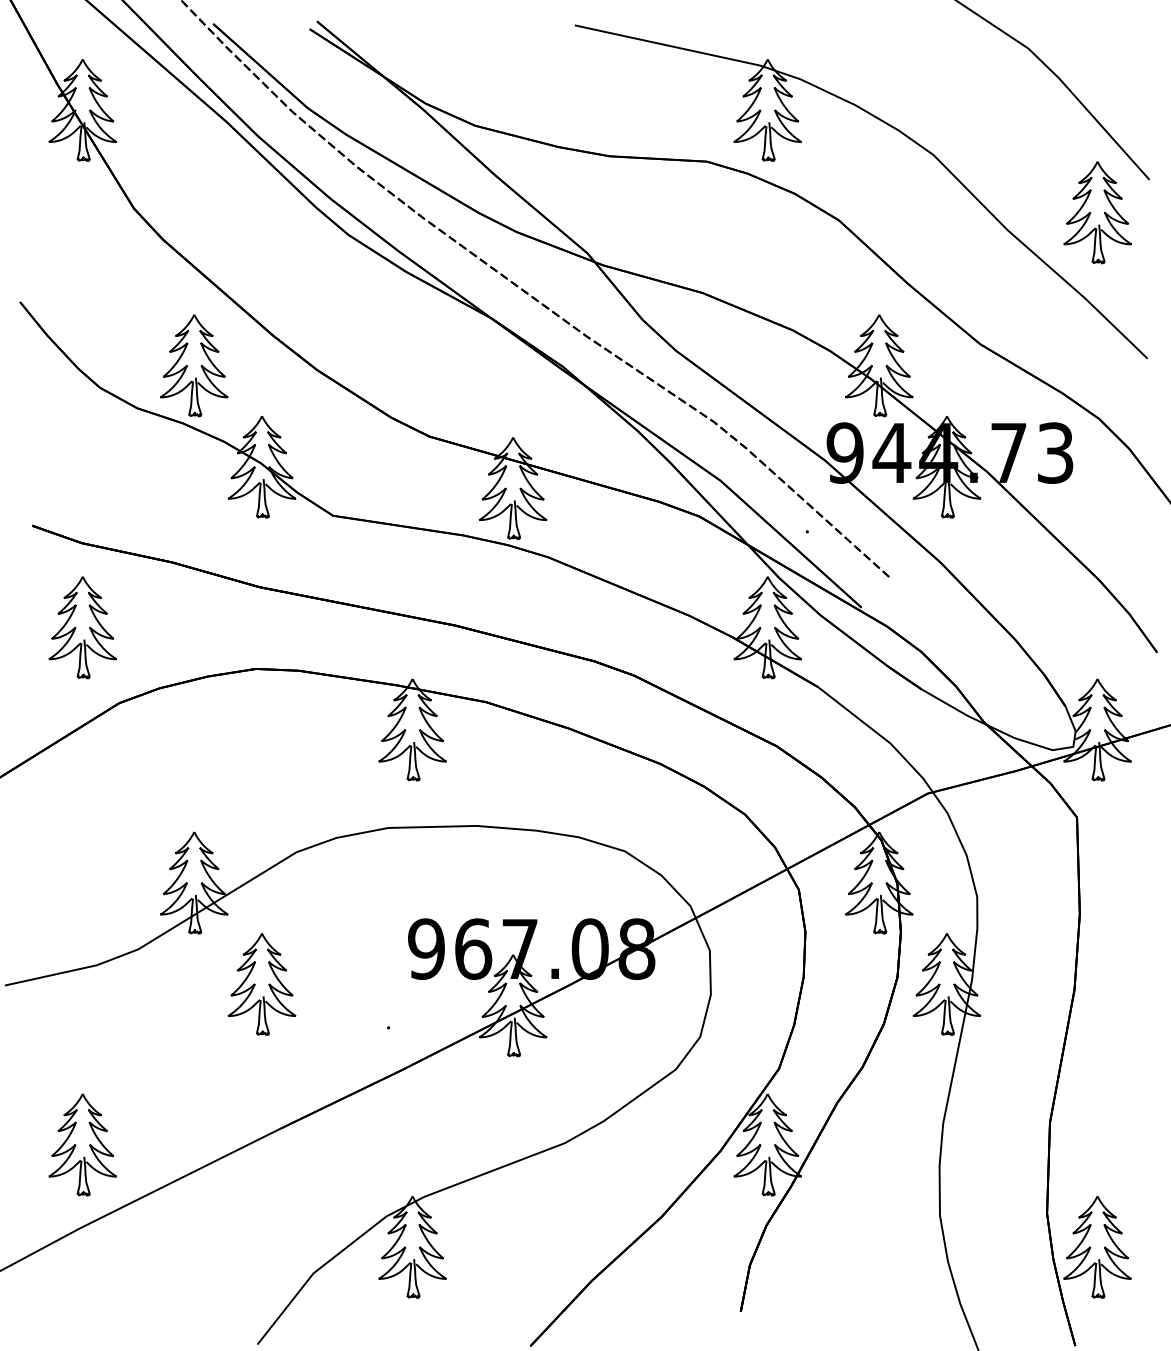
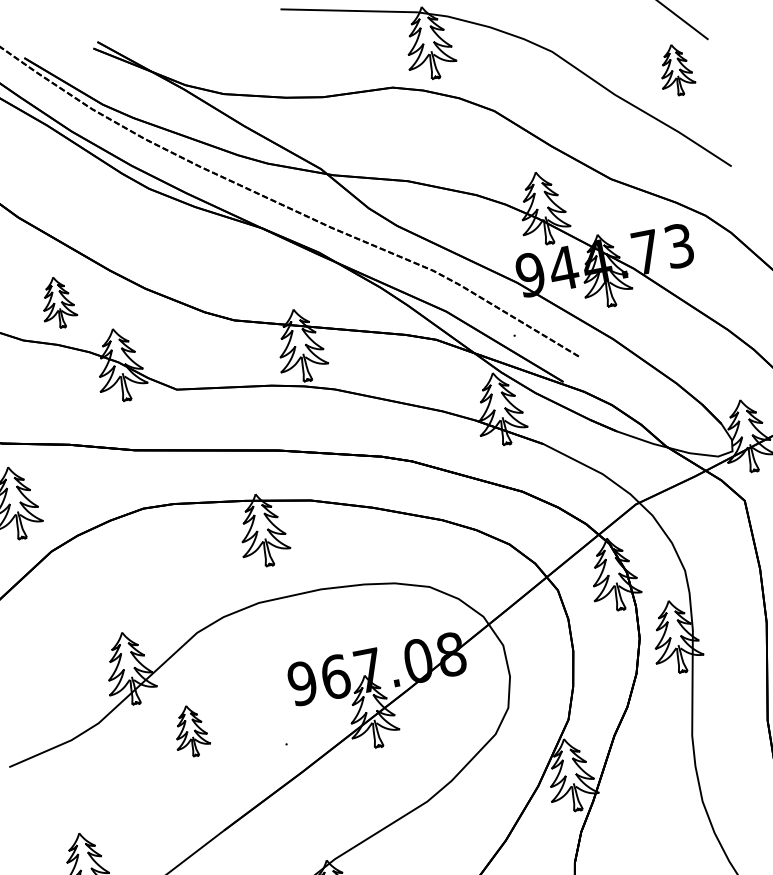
part: (1097, 212) -> (676, 69), size x0.7
part: (194, 365) -> (58, 302), size x0.7
part: (261, 984) -> (190, 731), size x0.7

